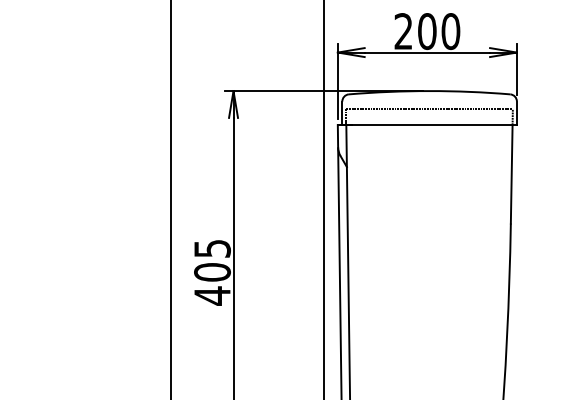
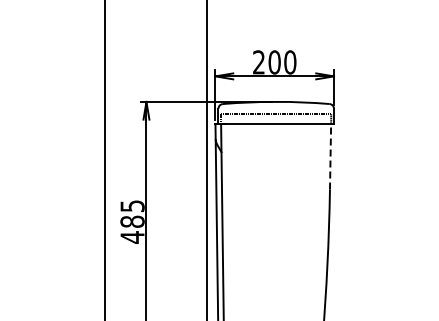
line: (511, 173) -> (330, 156), solid -> dashed
text: (212, 271) -> (132, 221), 405 -> 485

